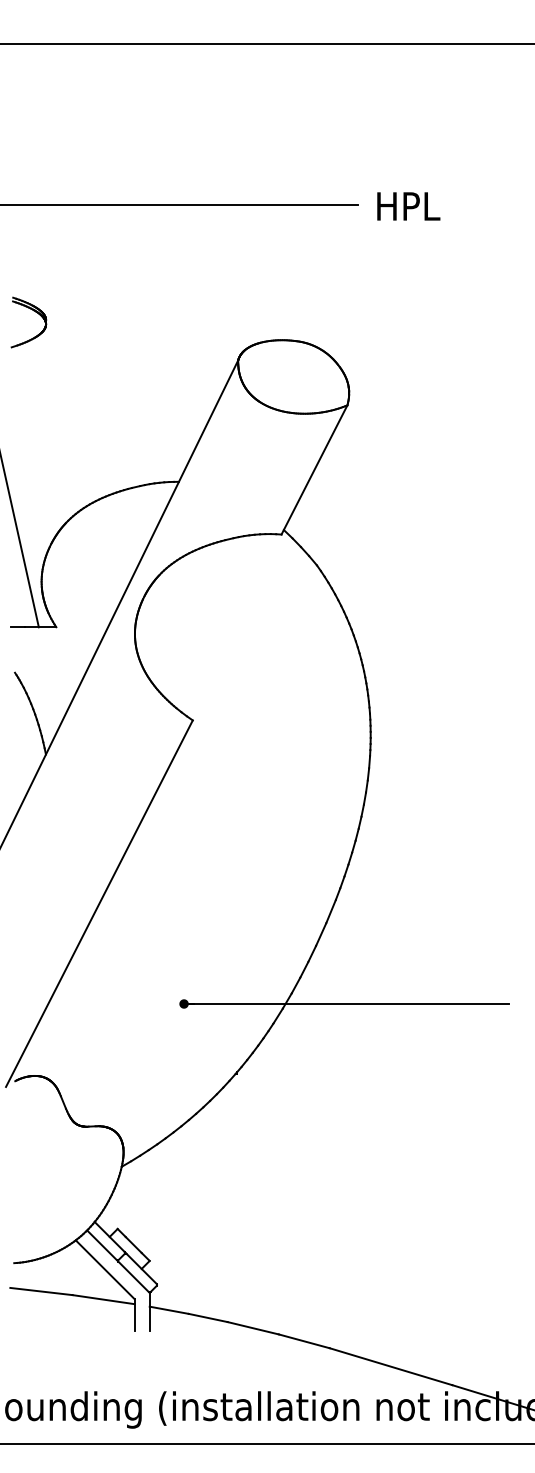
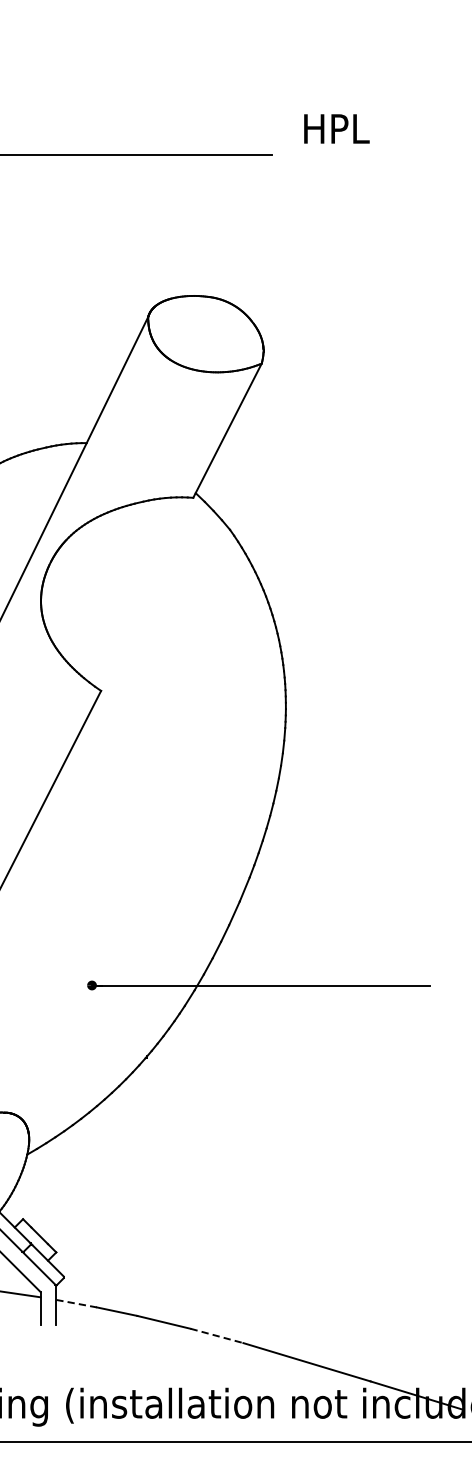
text: (408, 206) -> (336, 129), moved
line: (169, 1310) -> (76, 1303), solid -> dashed
line: (304, 1341) -> (217, 1336), solid -> dashed

